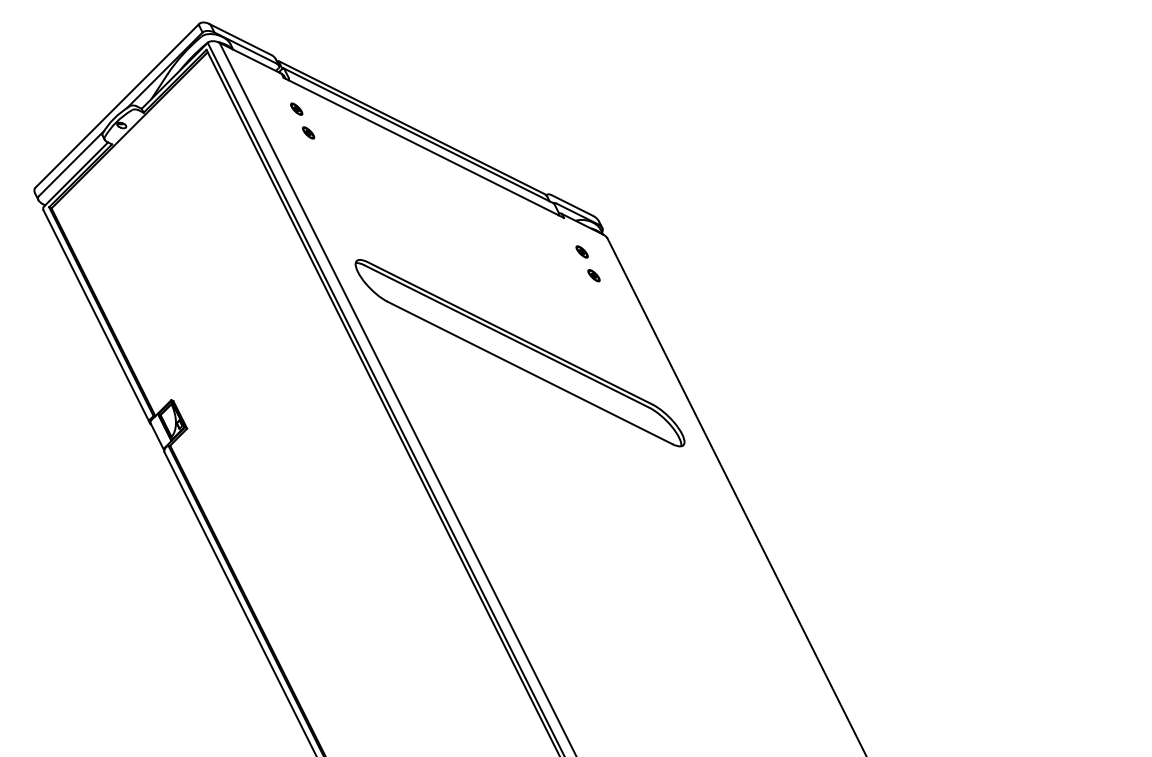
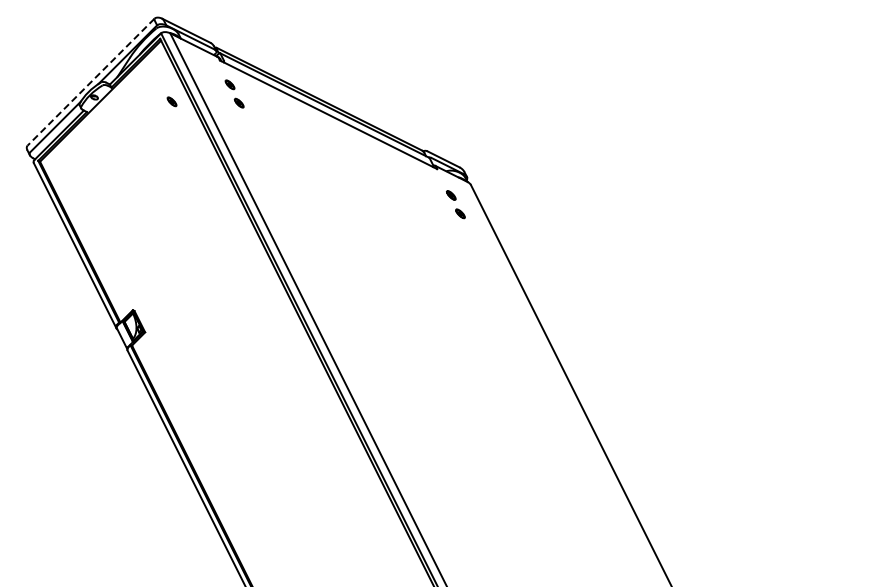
line: (117, 106) -> (91, 82), solid -> dashed
part: (221, 130) -> (171, 101), added
part: (519, 352) -> (402, 273), removed

